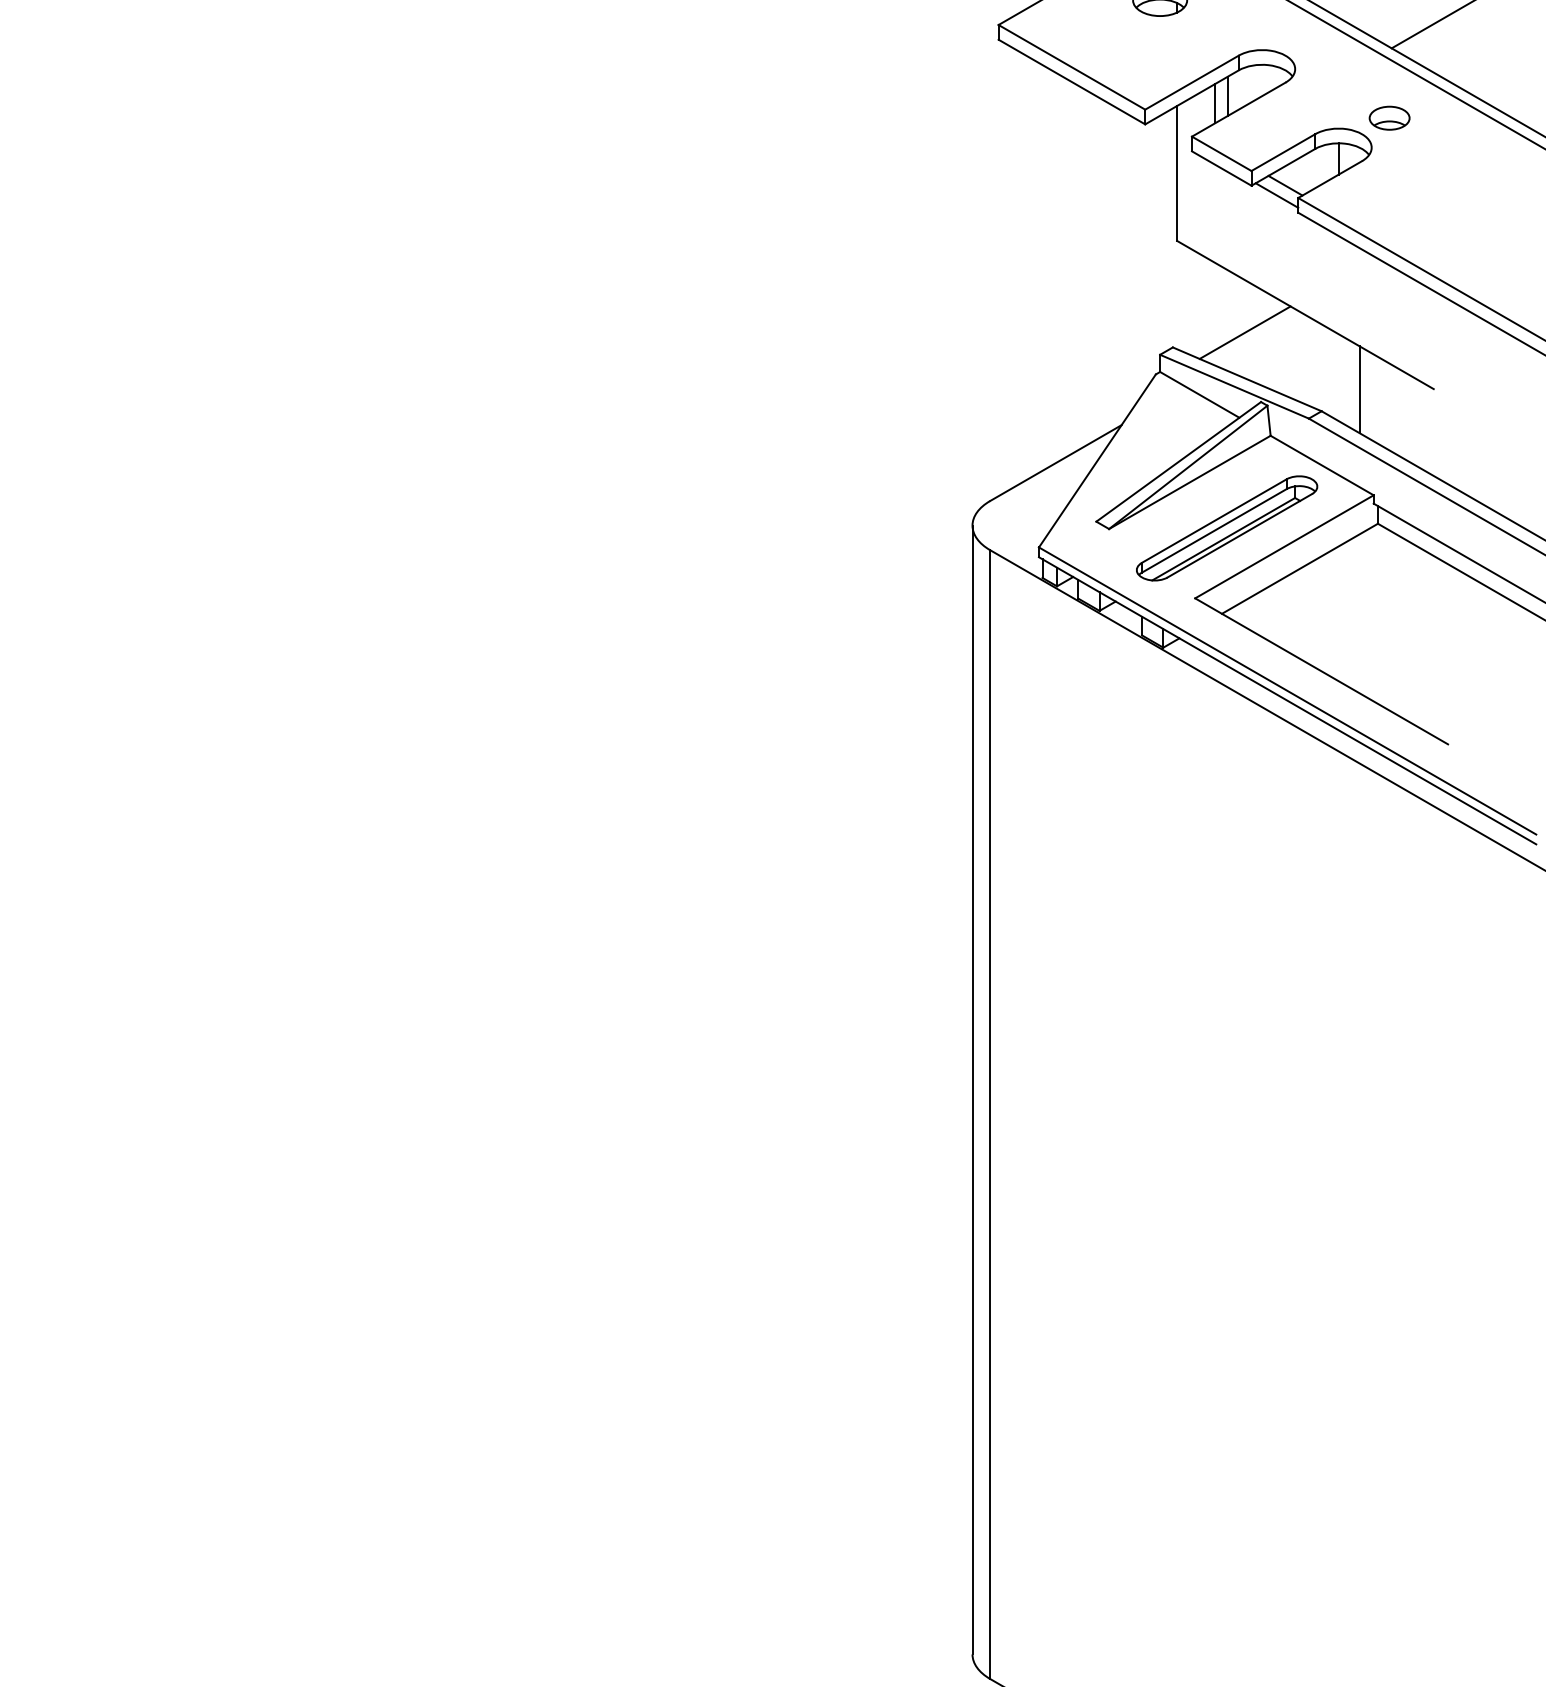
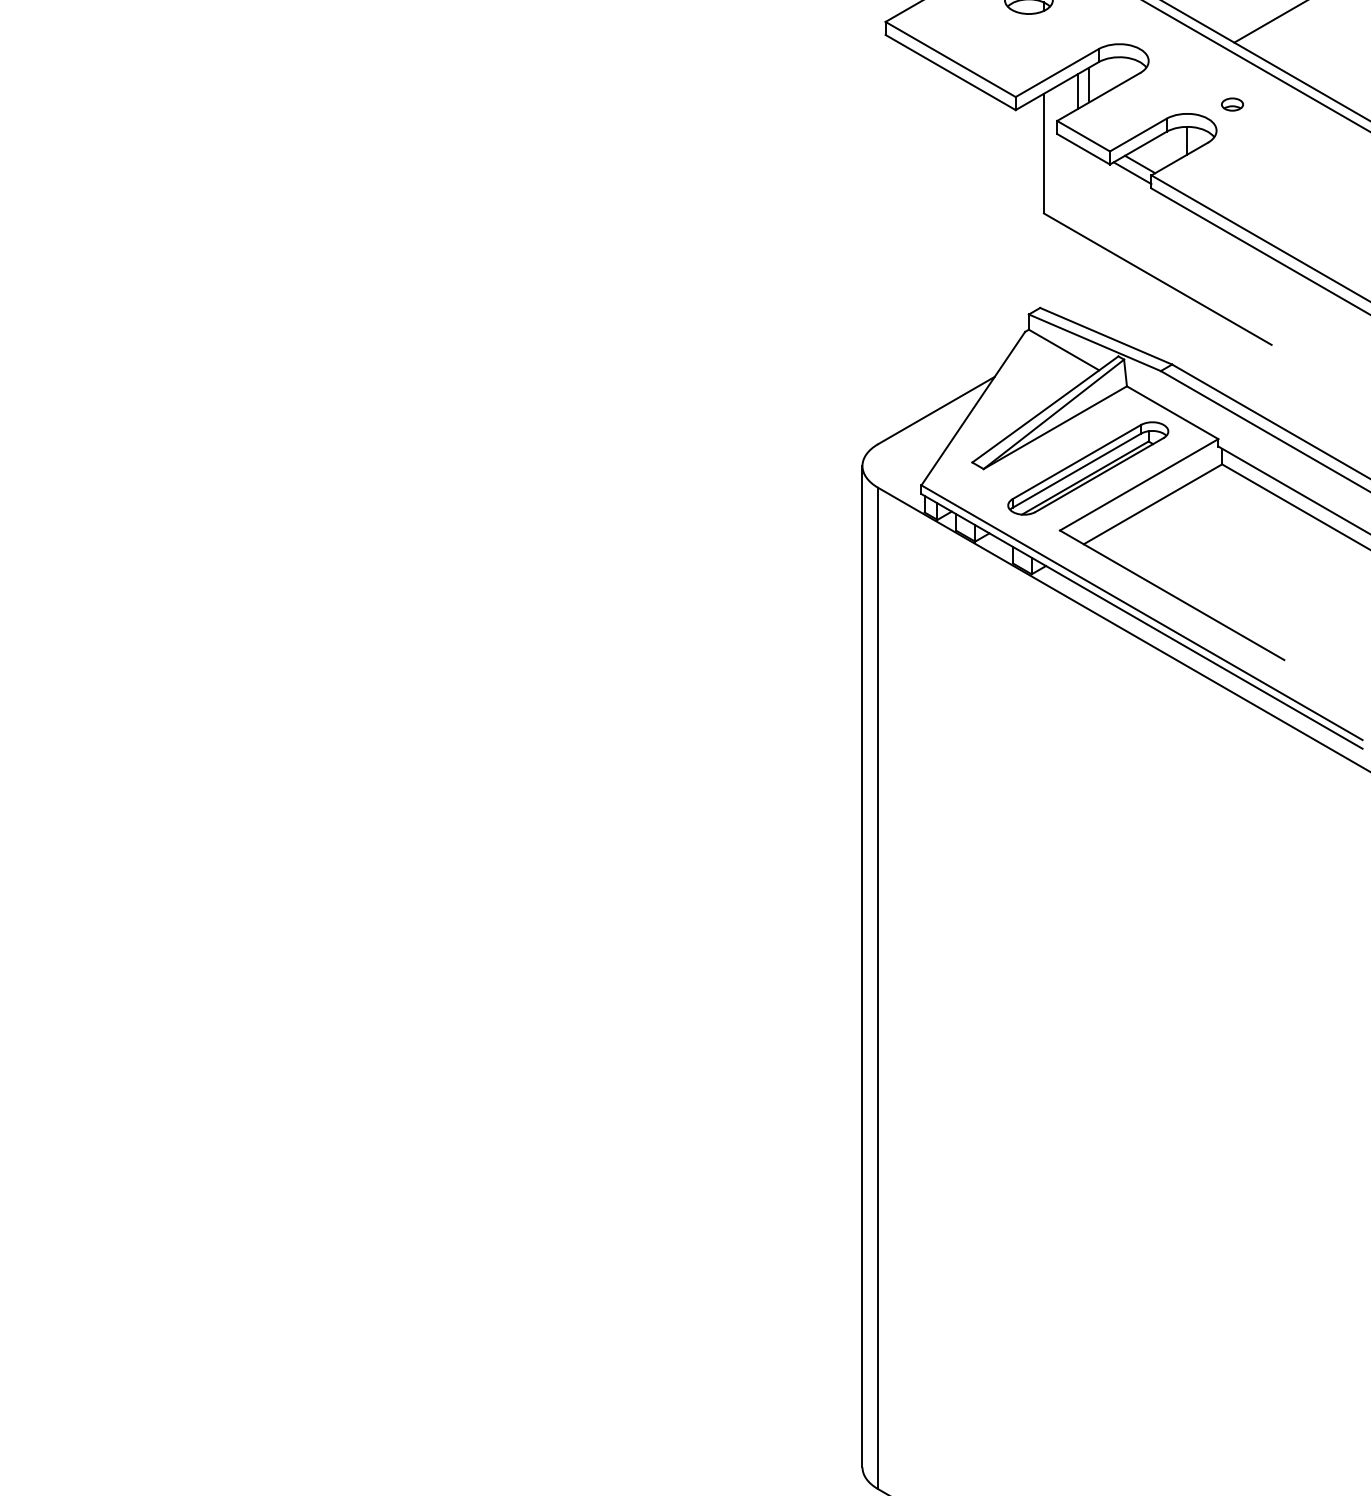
part: (1389, 118) -> (1232, 104), size x0.6
line: (1245, 332) -> (1104, 294), removed
line: (1360, 389) -> (1206, 345), removed

